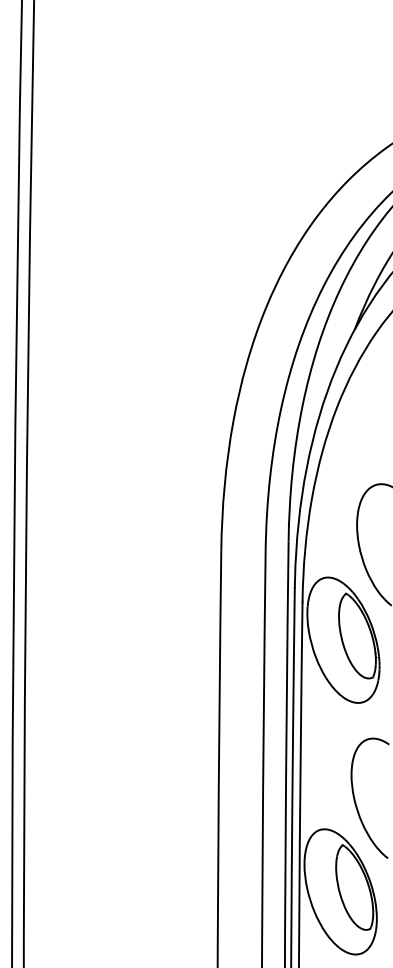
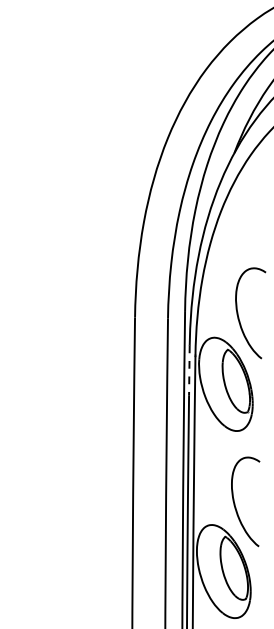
line: (294, 621) -> (189, 370), solid -> dashed

